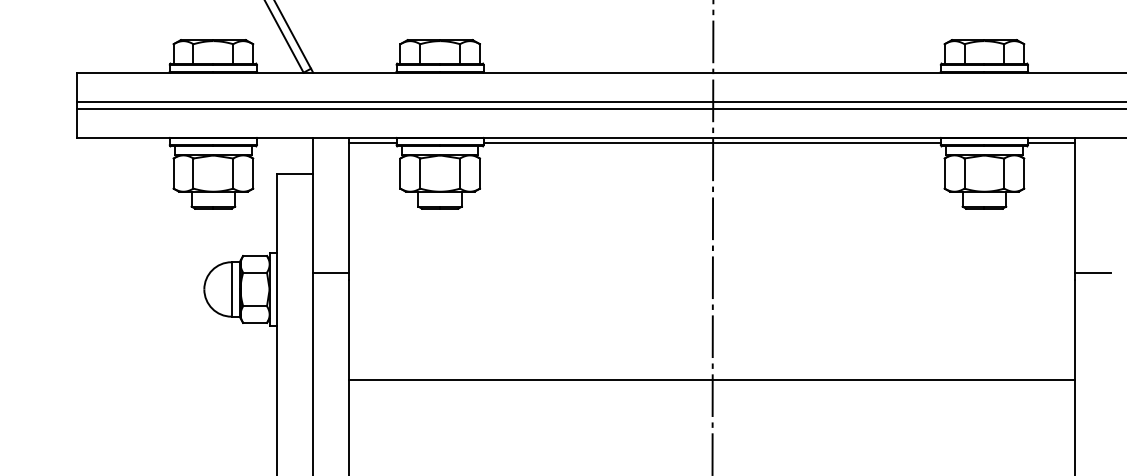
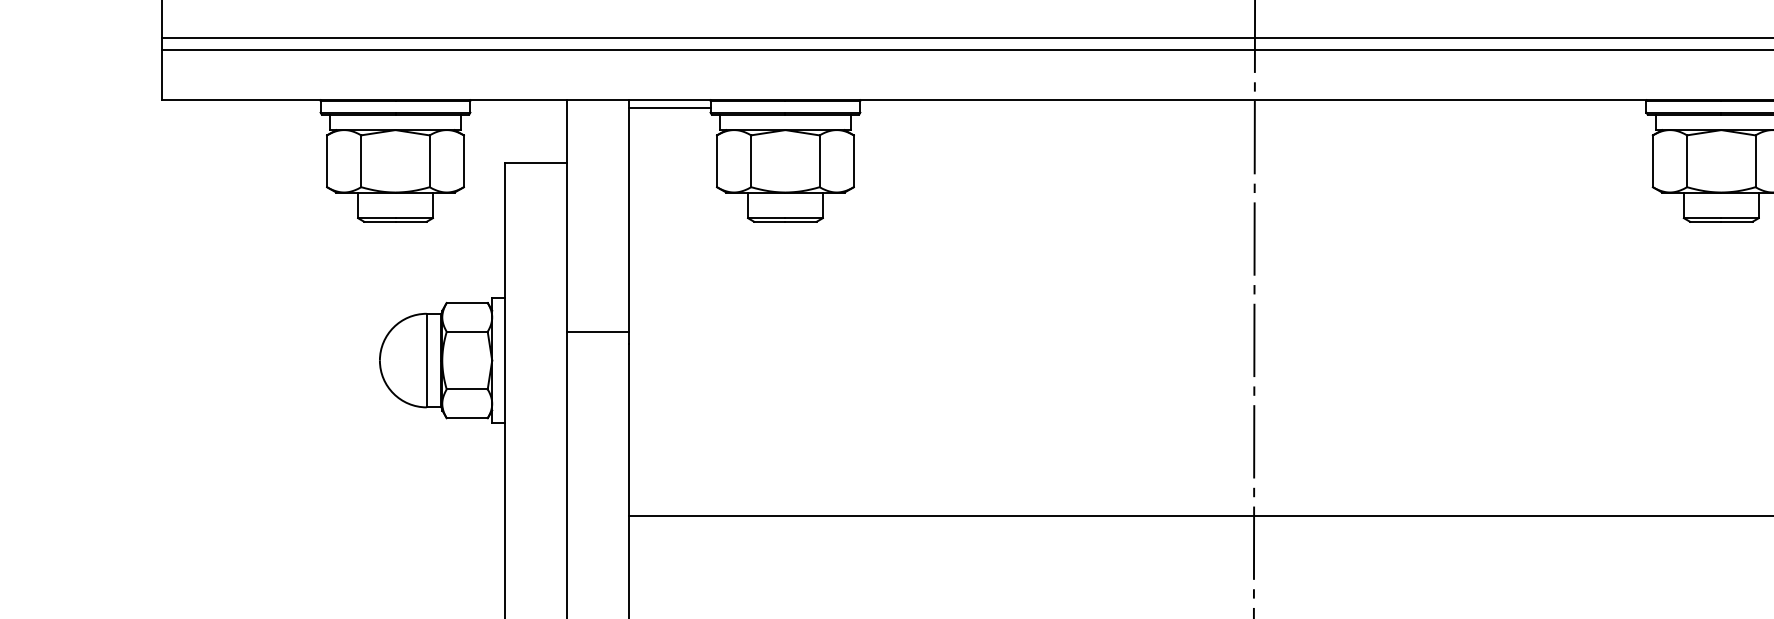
line: (711, 142) -> (1252, 107), removed

